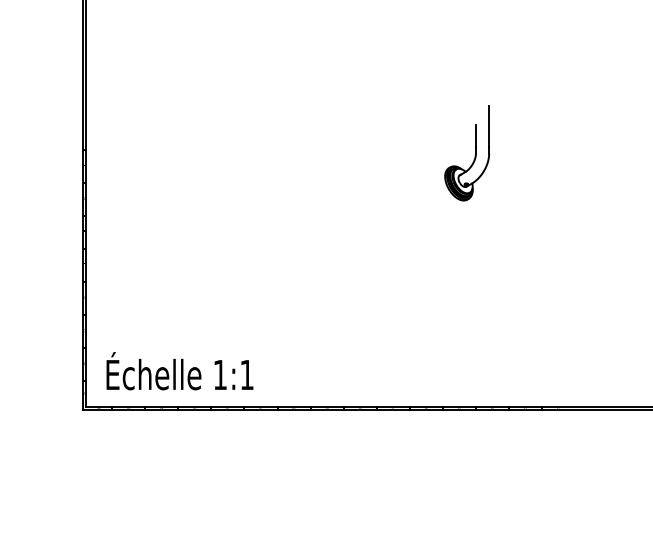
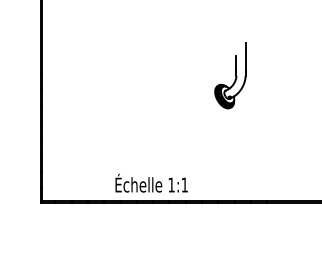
part: (467, 152) -> (230, 75), size x1.4
text: (179, 369) -> (151, 182), moved

